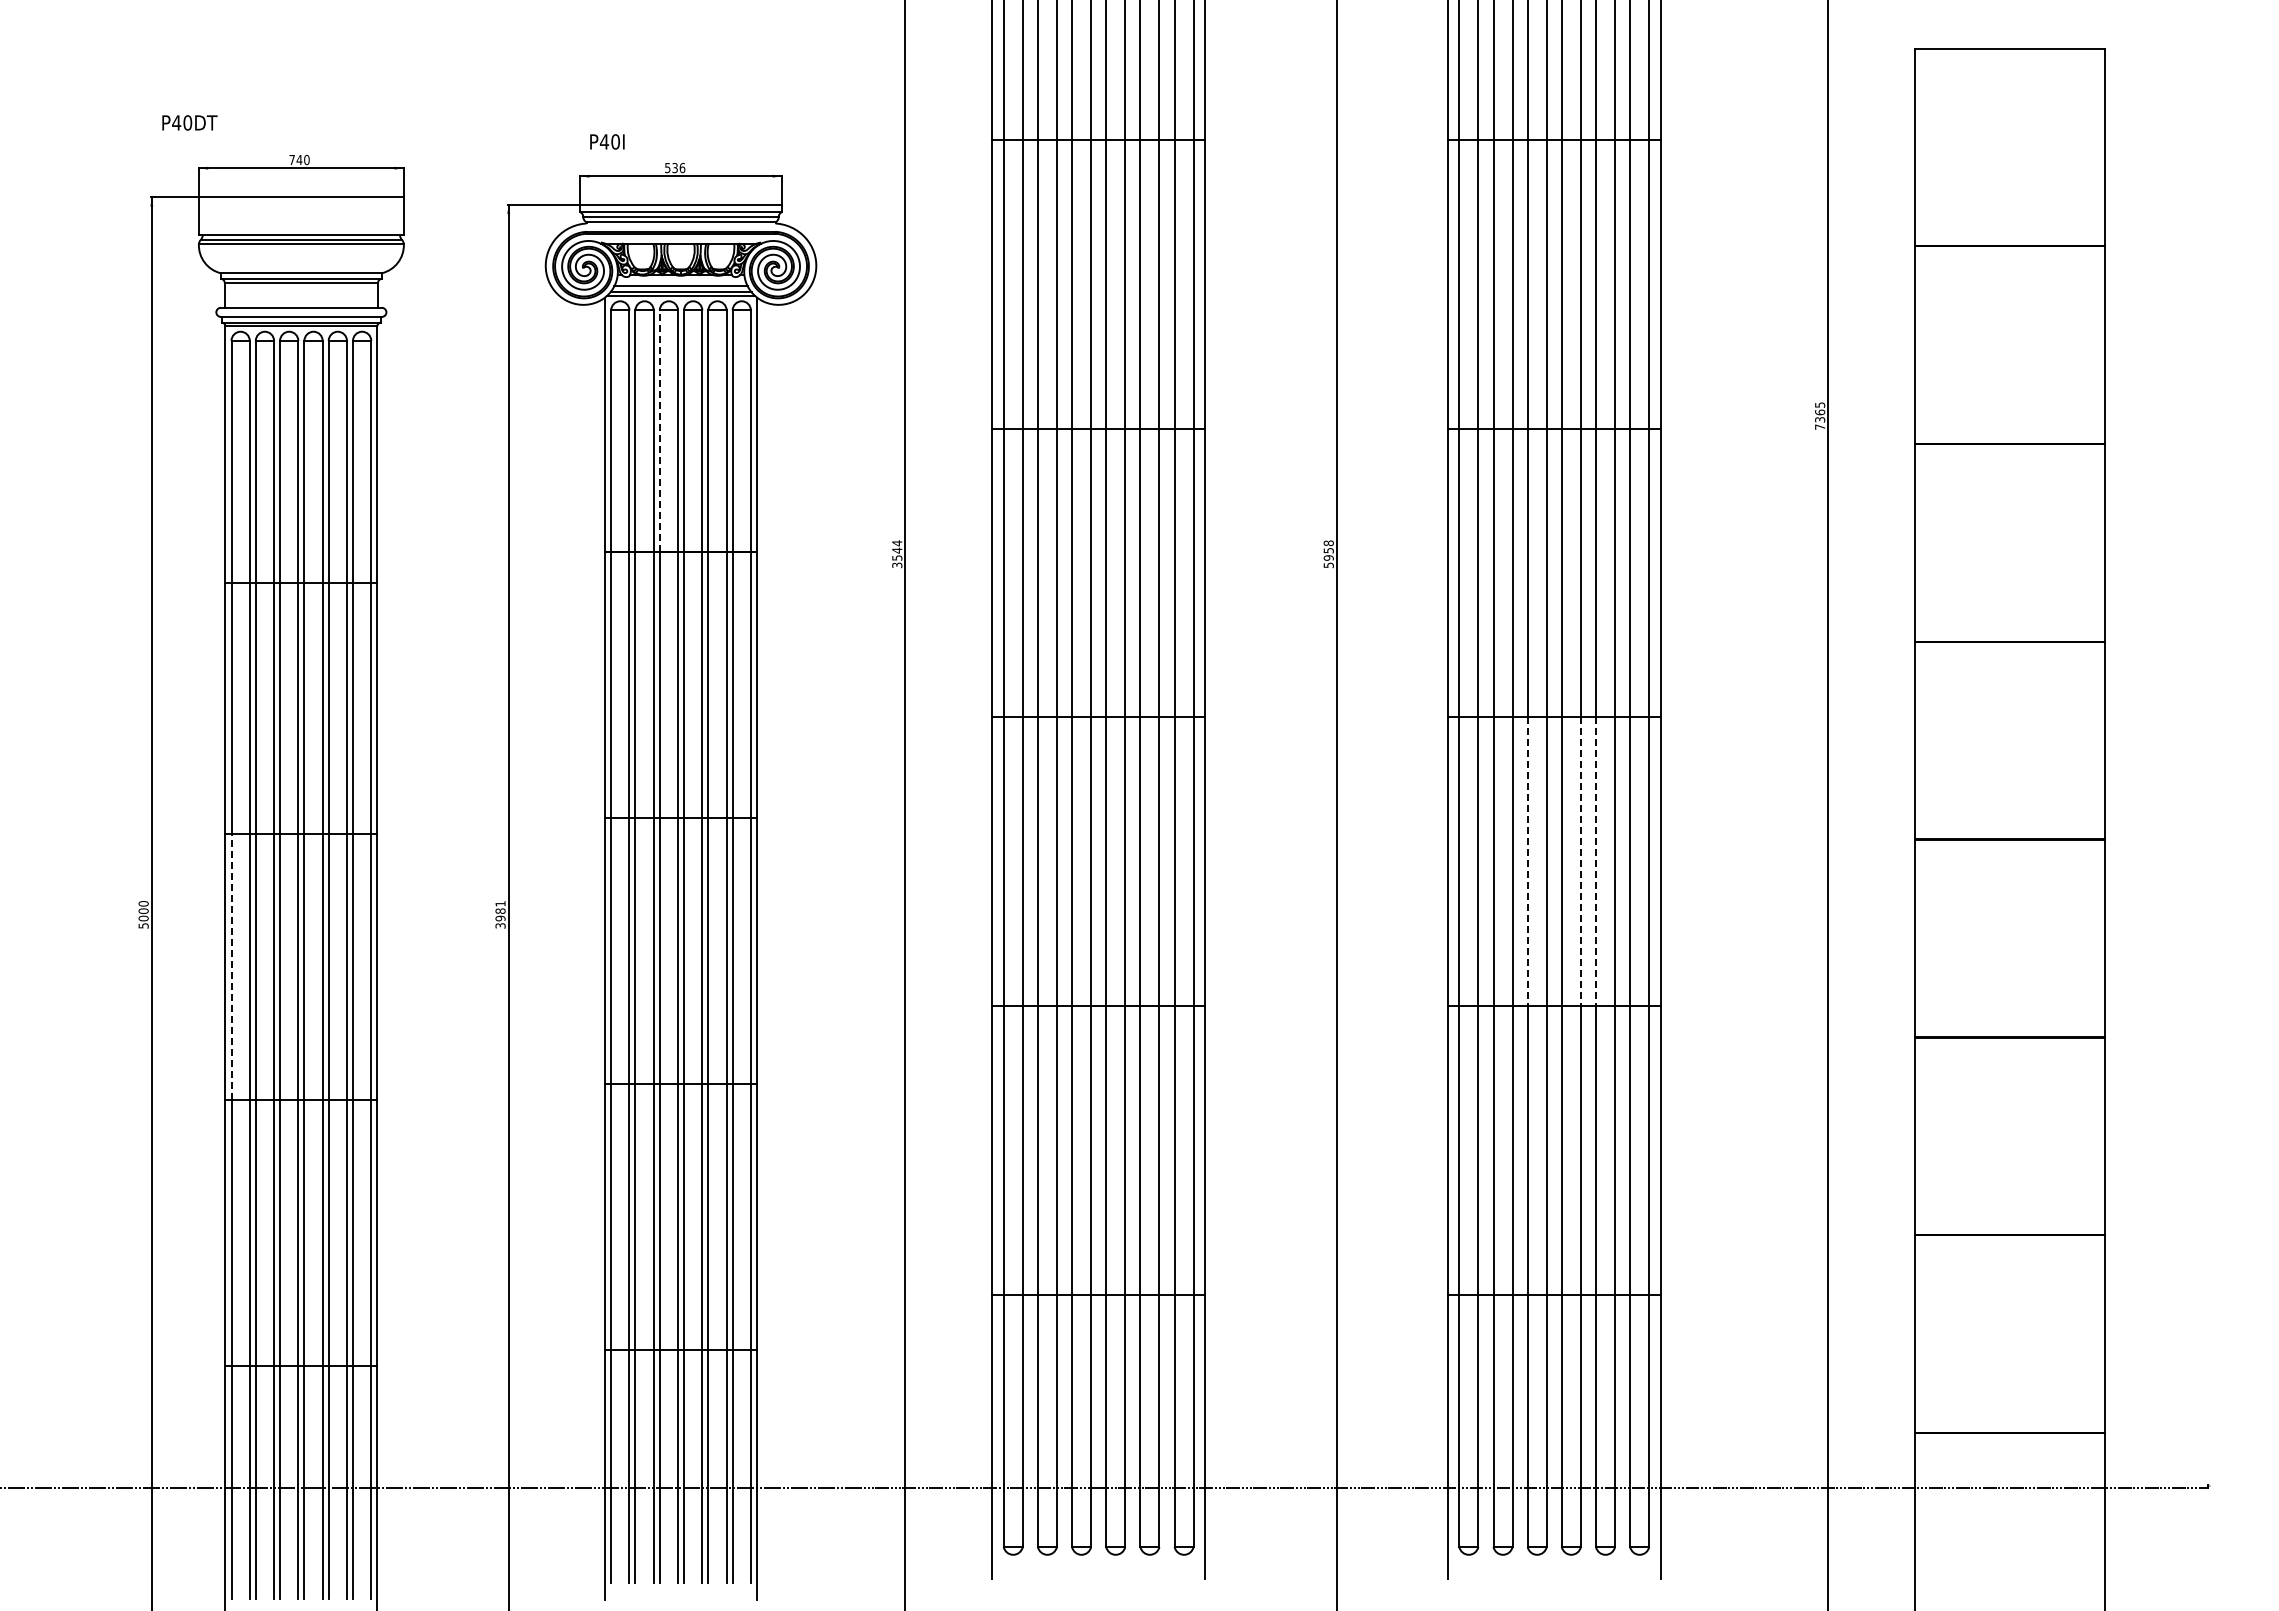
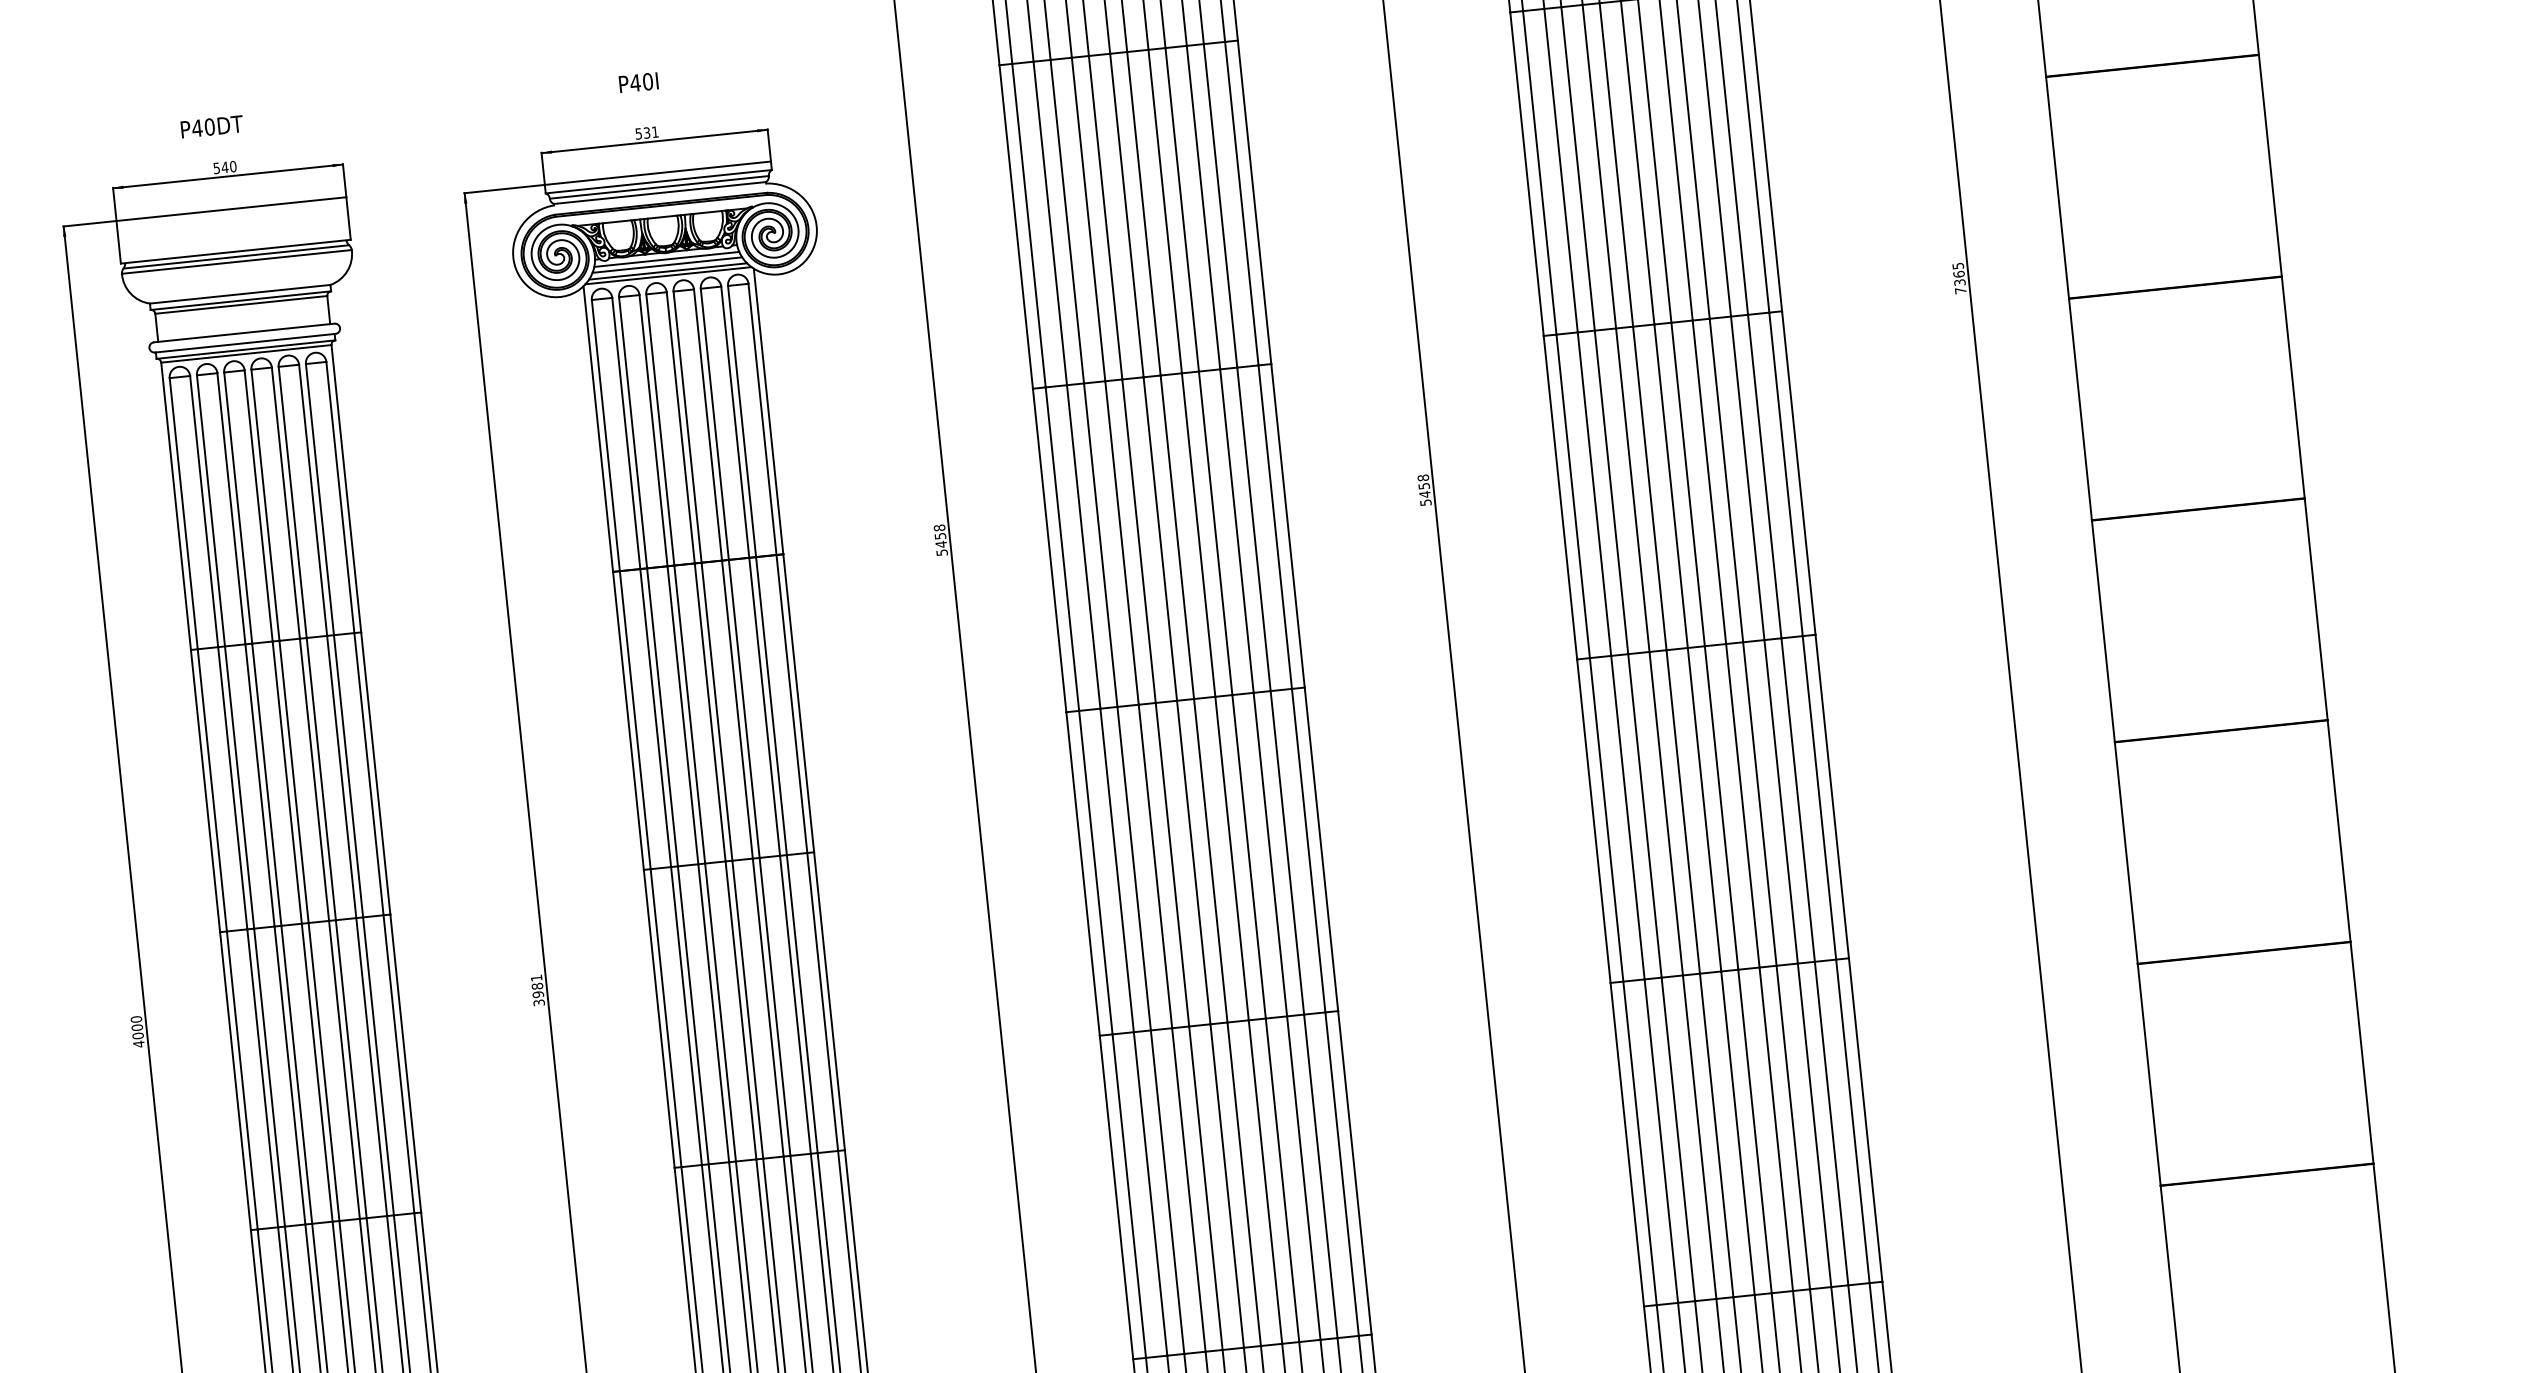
text: (189, 122) -> (211, 126), moved
text: (607, 141) -> (638, 82), moved
text: (291, 160) -> (216, 168), 740 -> 540
text: (682, 167) -> (655, 131), 536 -> 531
line: (680, 281) -> (666, 259), added
line: (659, 431) -> (660, 430), dashed -> solid
text: (897, 553) -> (941, 539), 3544 -> 5458
text: (1328, 558) -> (1424, 495), 5958 -> 5458
line: (1527, 862) -> (1683, 812), dashed -> solid
line: (1580, 862) -> (1742, 806), dashed -> solid
line: (1596, 862) -> (1760, 804), dashed -> solid
text: (143, 925) -> (138, 1043), 5000 -> 4000
line: (231, 967) -> (242, 1080), dashed -> solid

